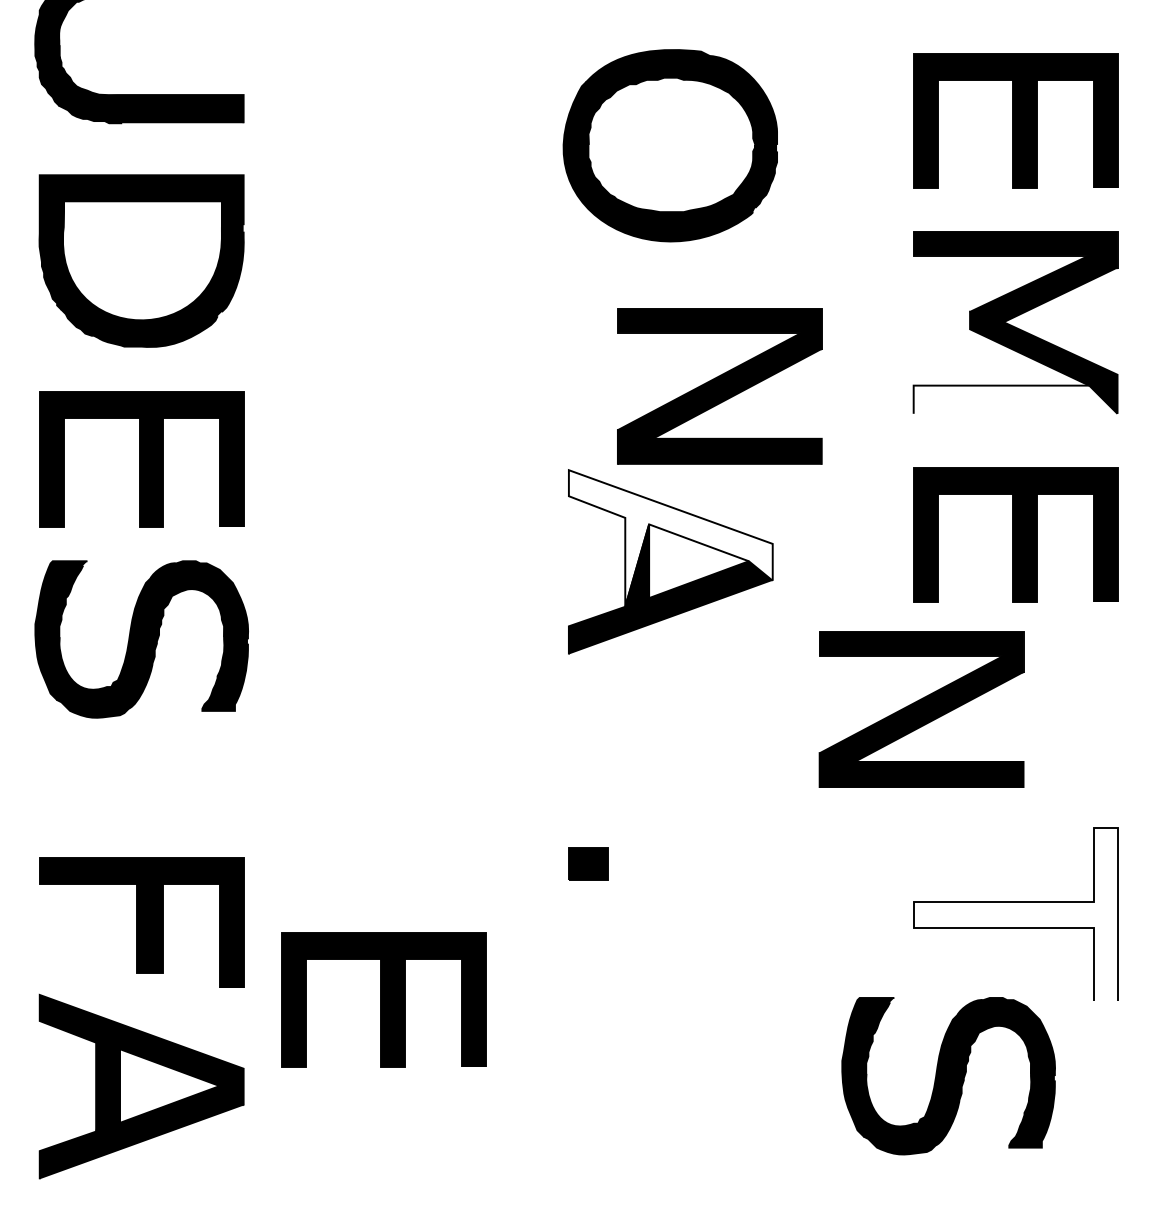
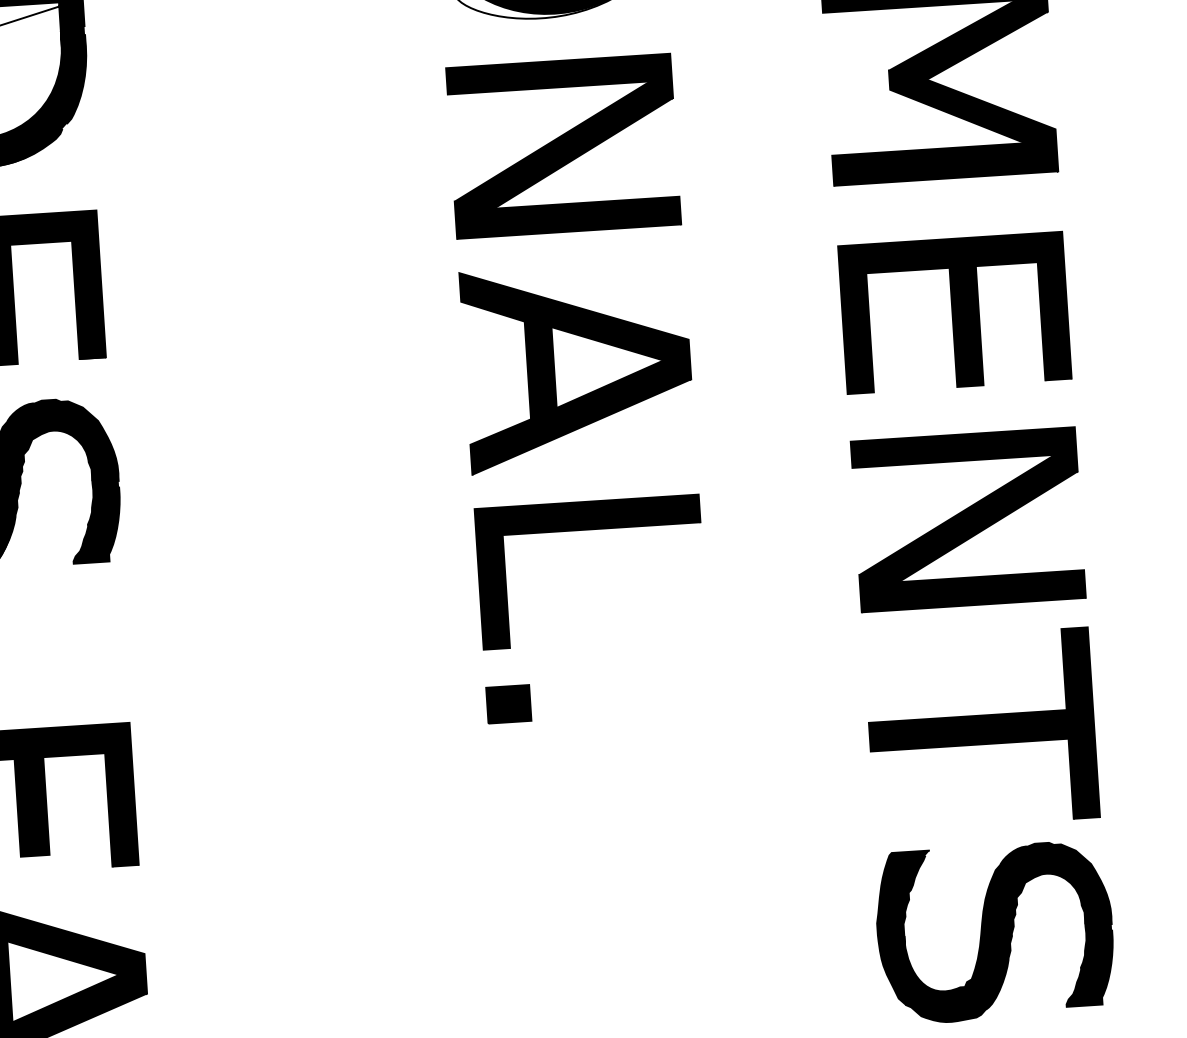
part: (719, 386) -> (563, 146), moved
fill: (1015, 399) -> (945, 163), added
fill: (670, 538) -> (575, 341), added
part: (921, 709) -> (968, 519), moved
part: (670, 710) -> (588, 530), added
fill: (1015, 914) -> (981, 729), added
part: (383, 999) -> (293, 868), removed
part: (948, 1076) -> (994, 932), moved

